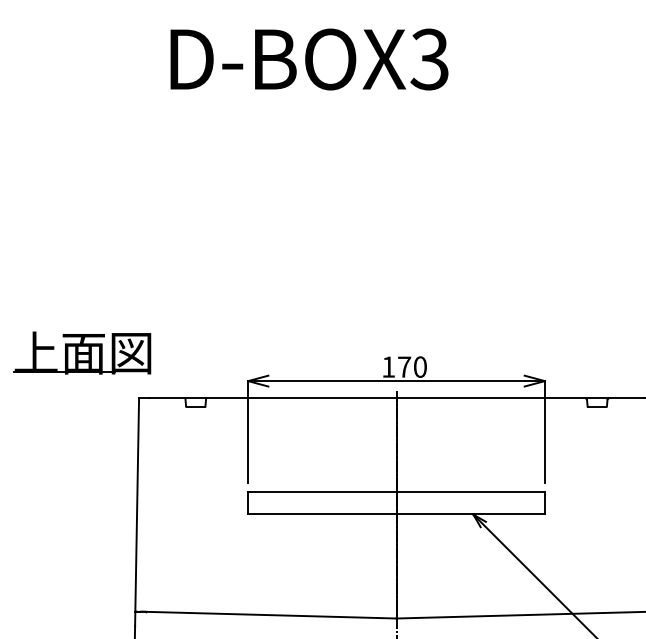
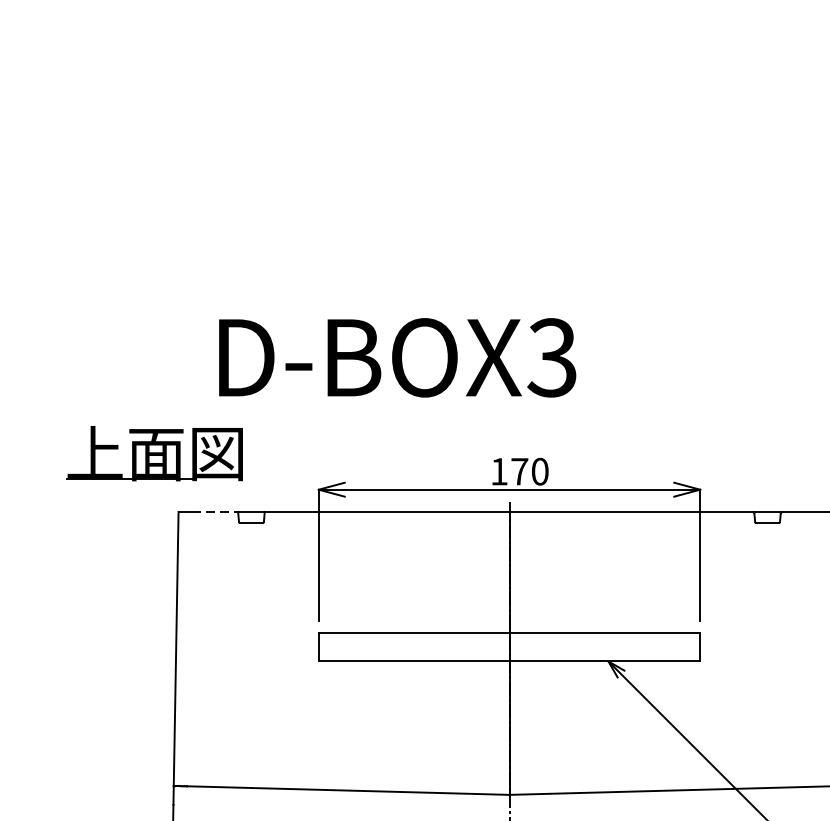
text: (309, 59) -> (397, 357), moved
part: (82, 352) -> (154, 452), moved
line: (167, 398) -> (215, 512), solid -> dashed

